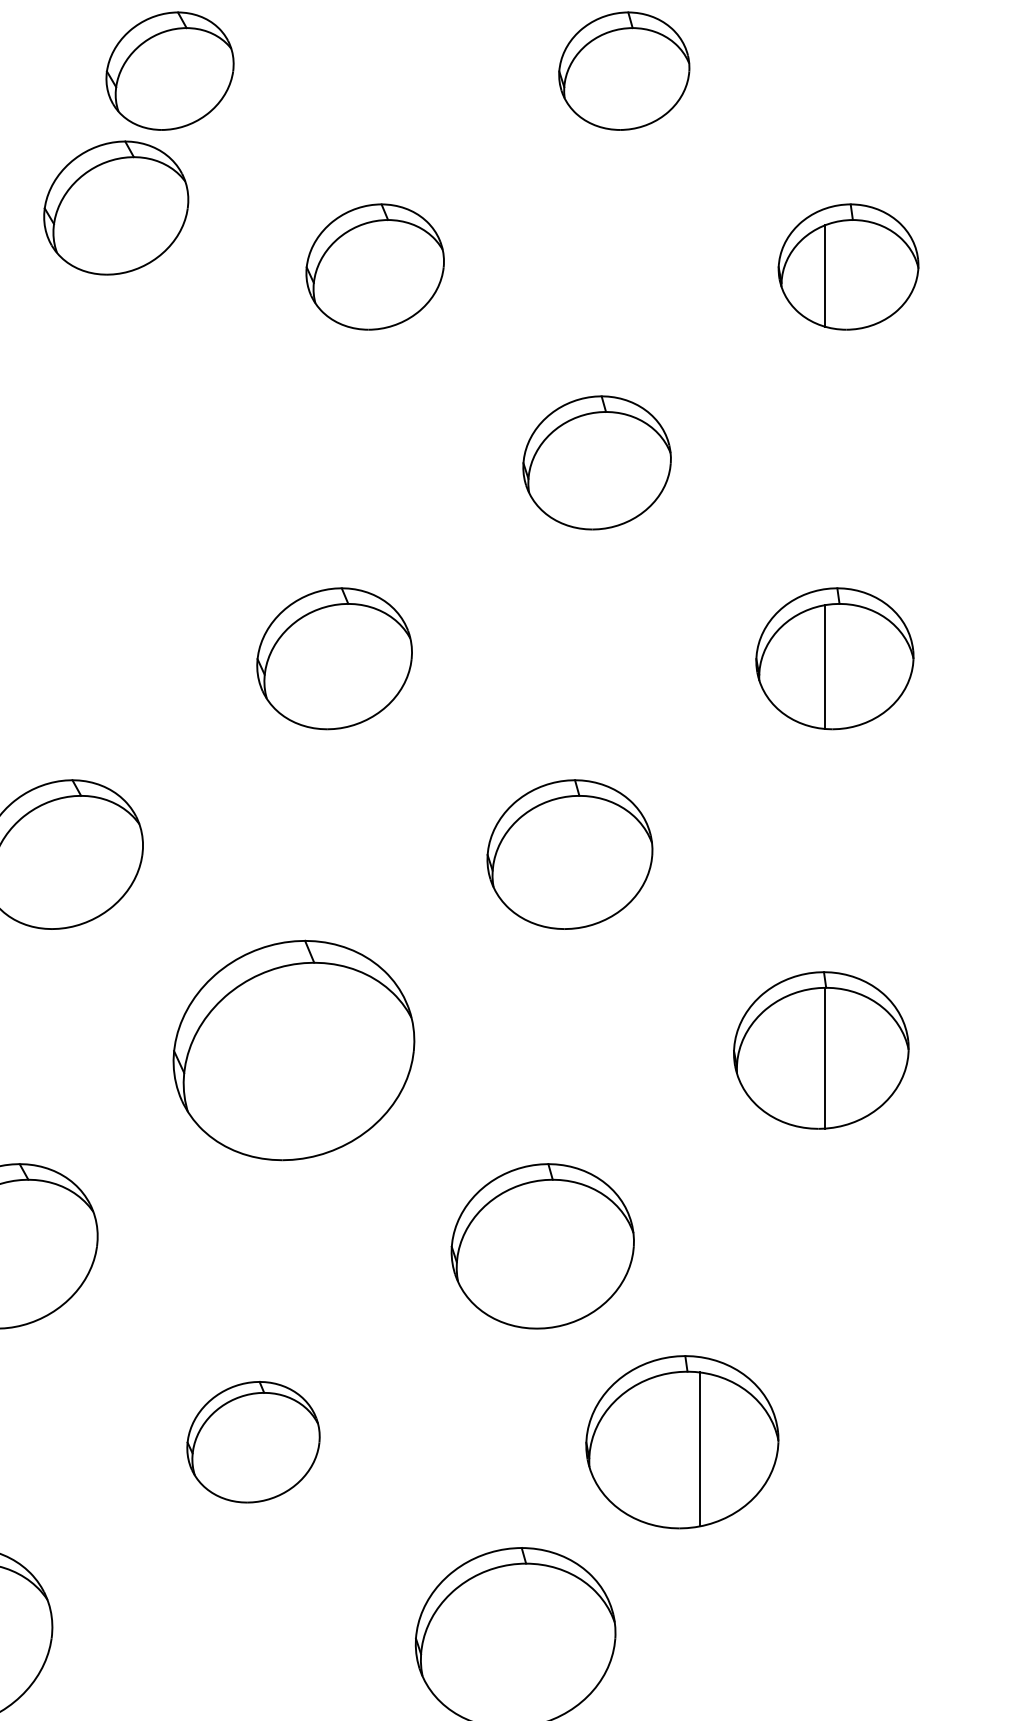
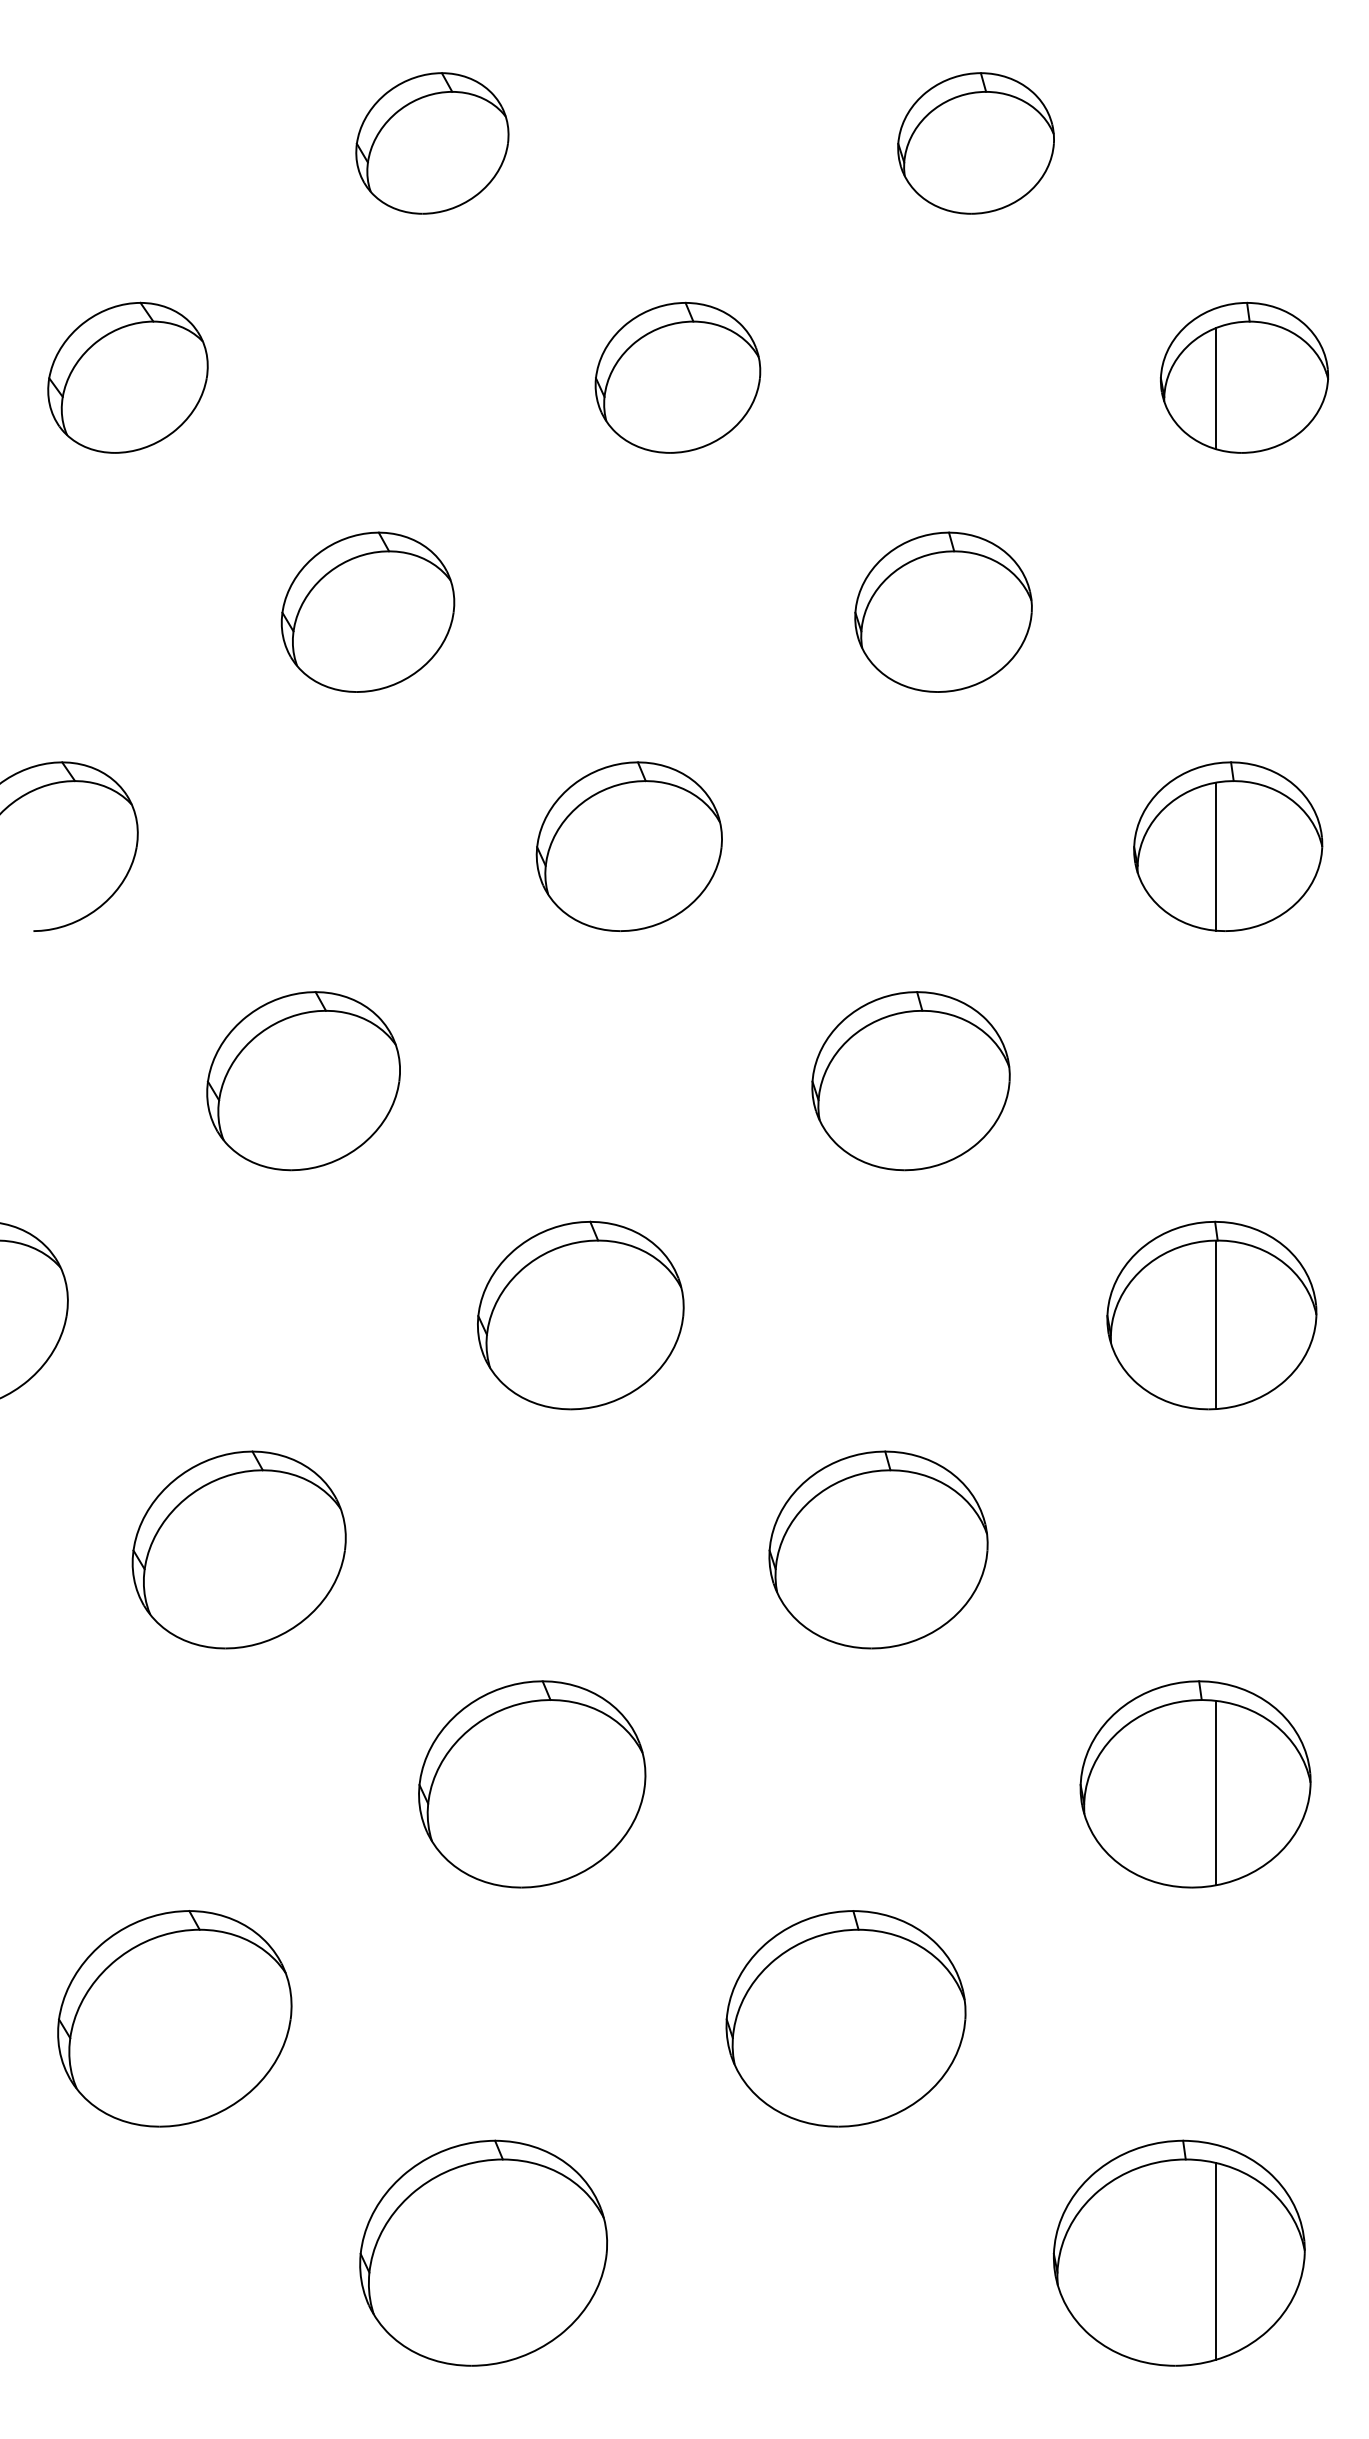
part: (115, 207) -> (367, 611), moved
part: (293, 1050) -> (580, 1315), size x0.71
part: (253, 1442) -> (532, 1784), size x1.43
part: (682, 1442) -> (1195, 1784), moved

